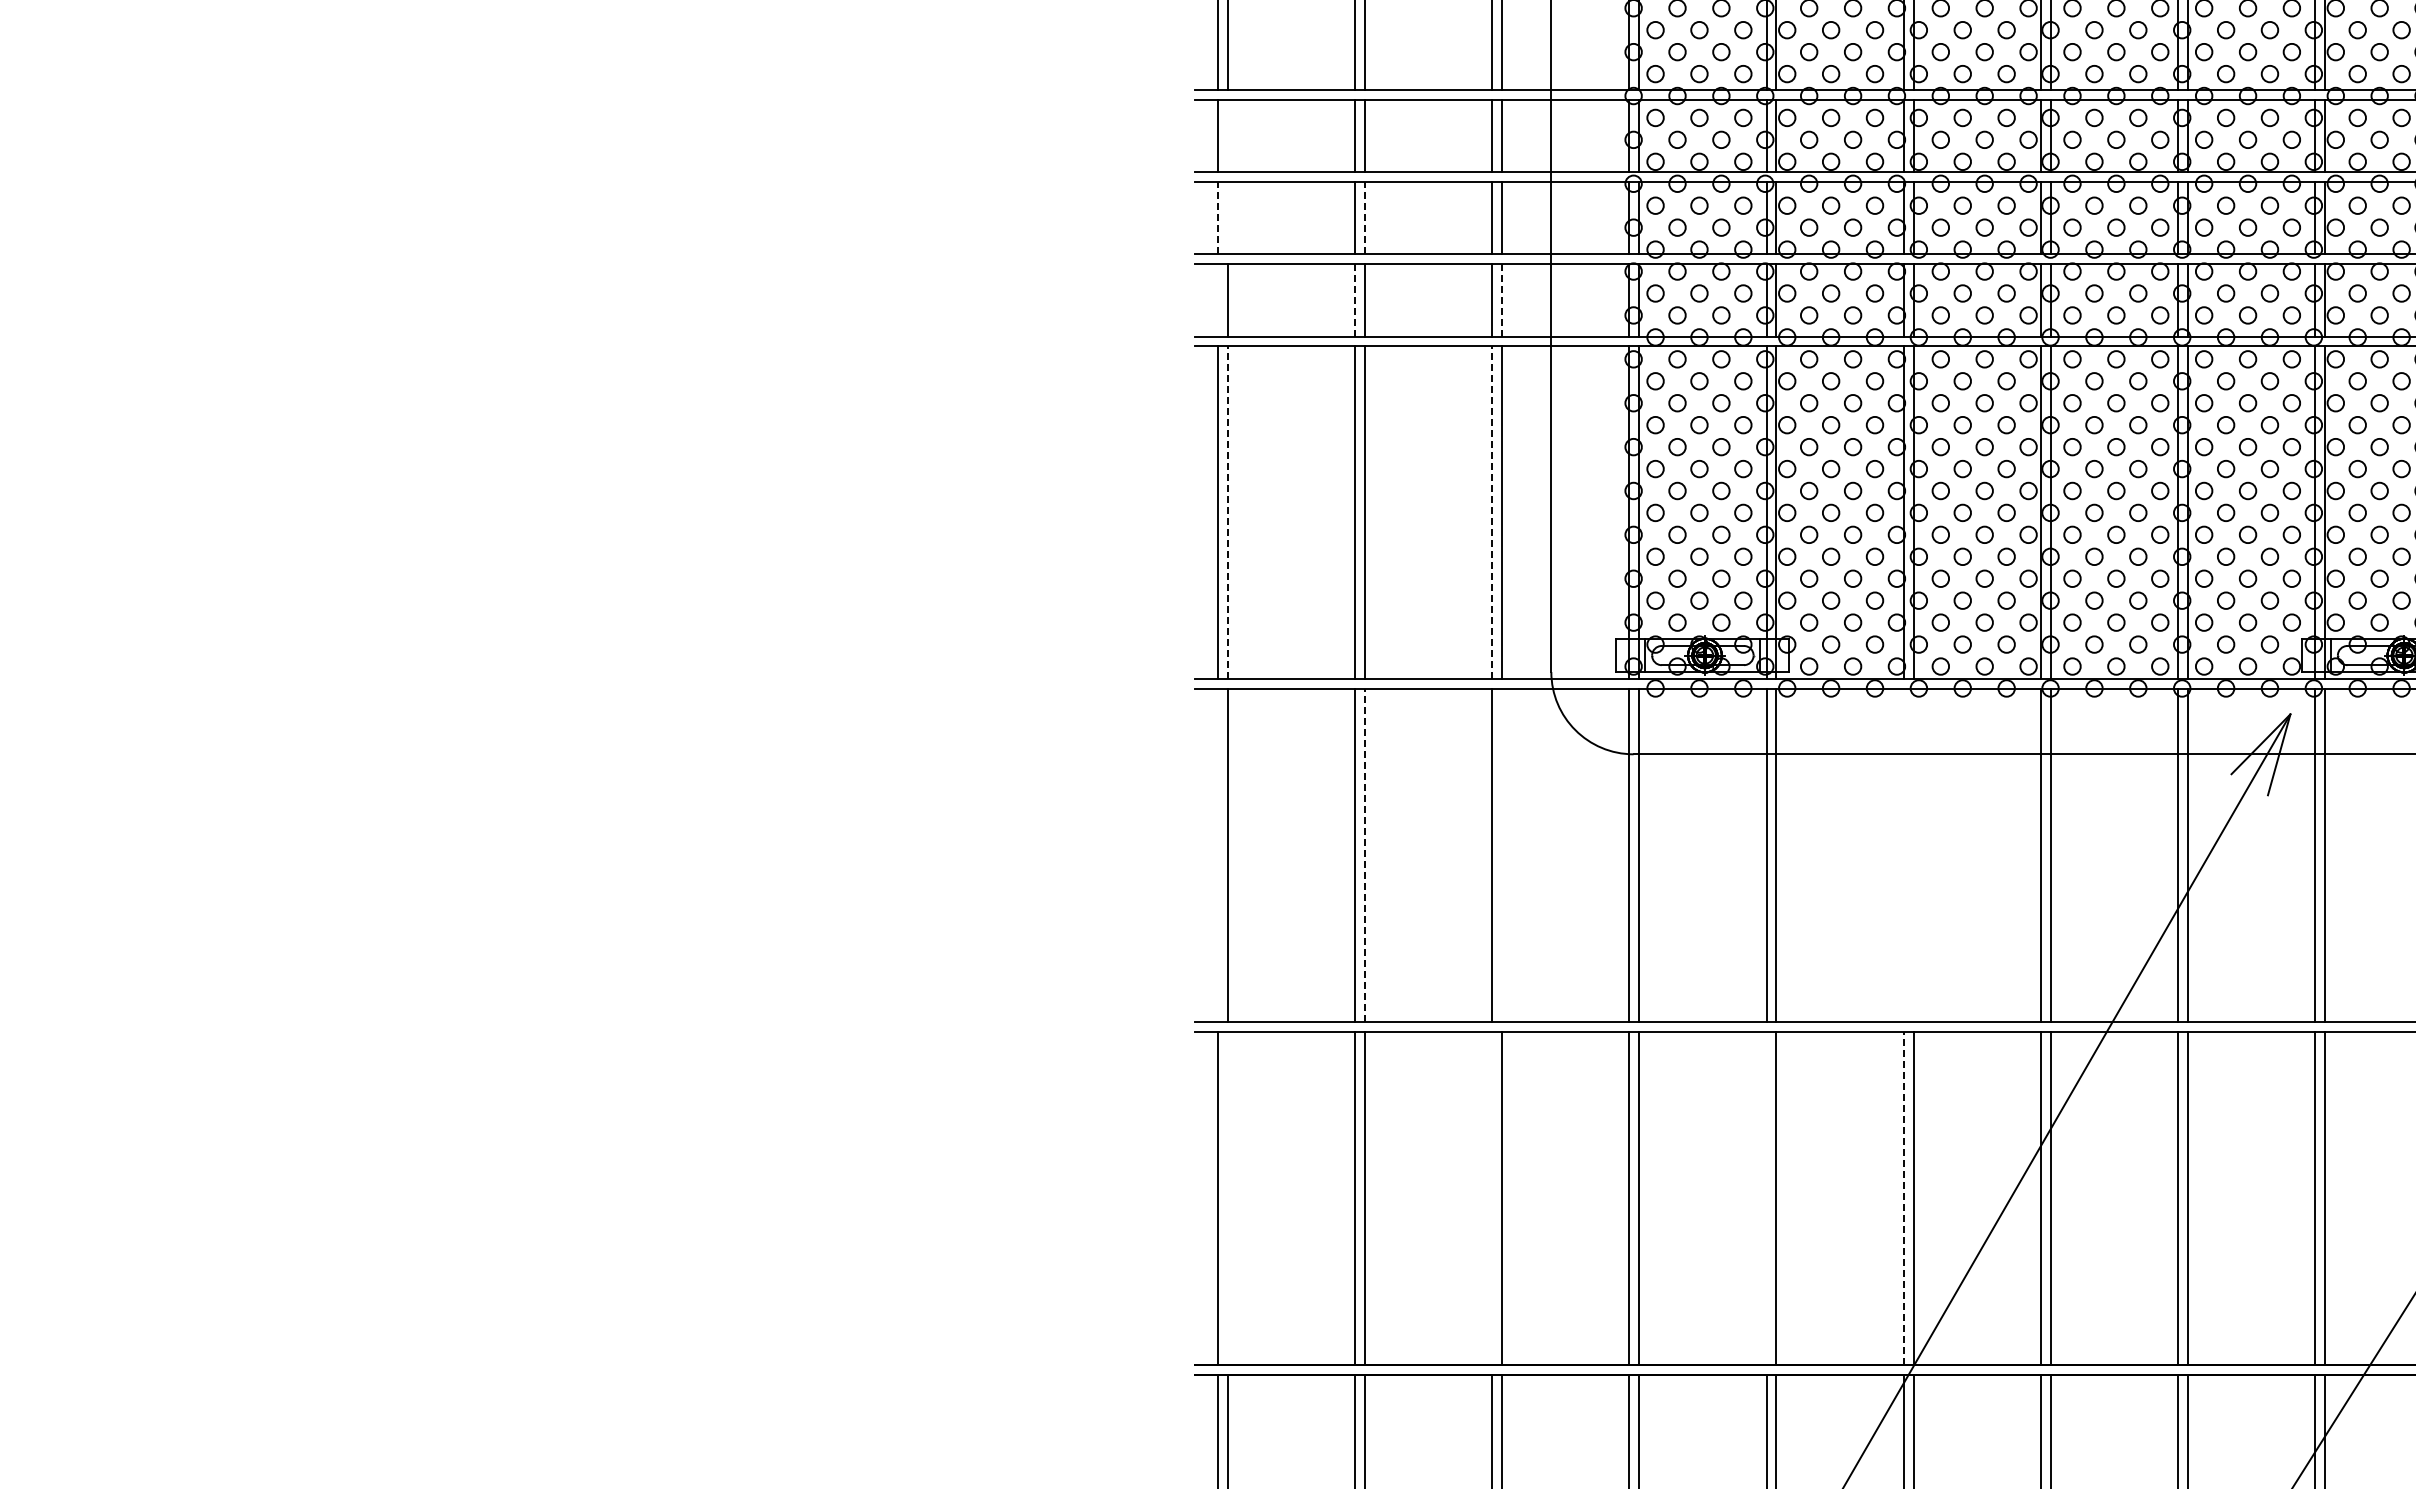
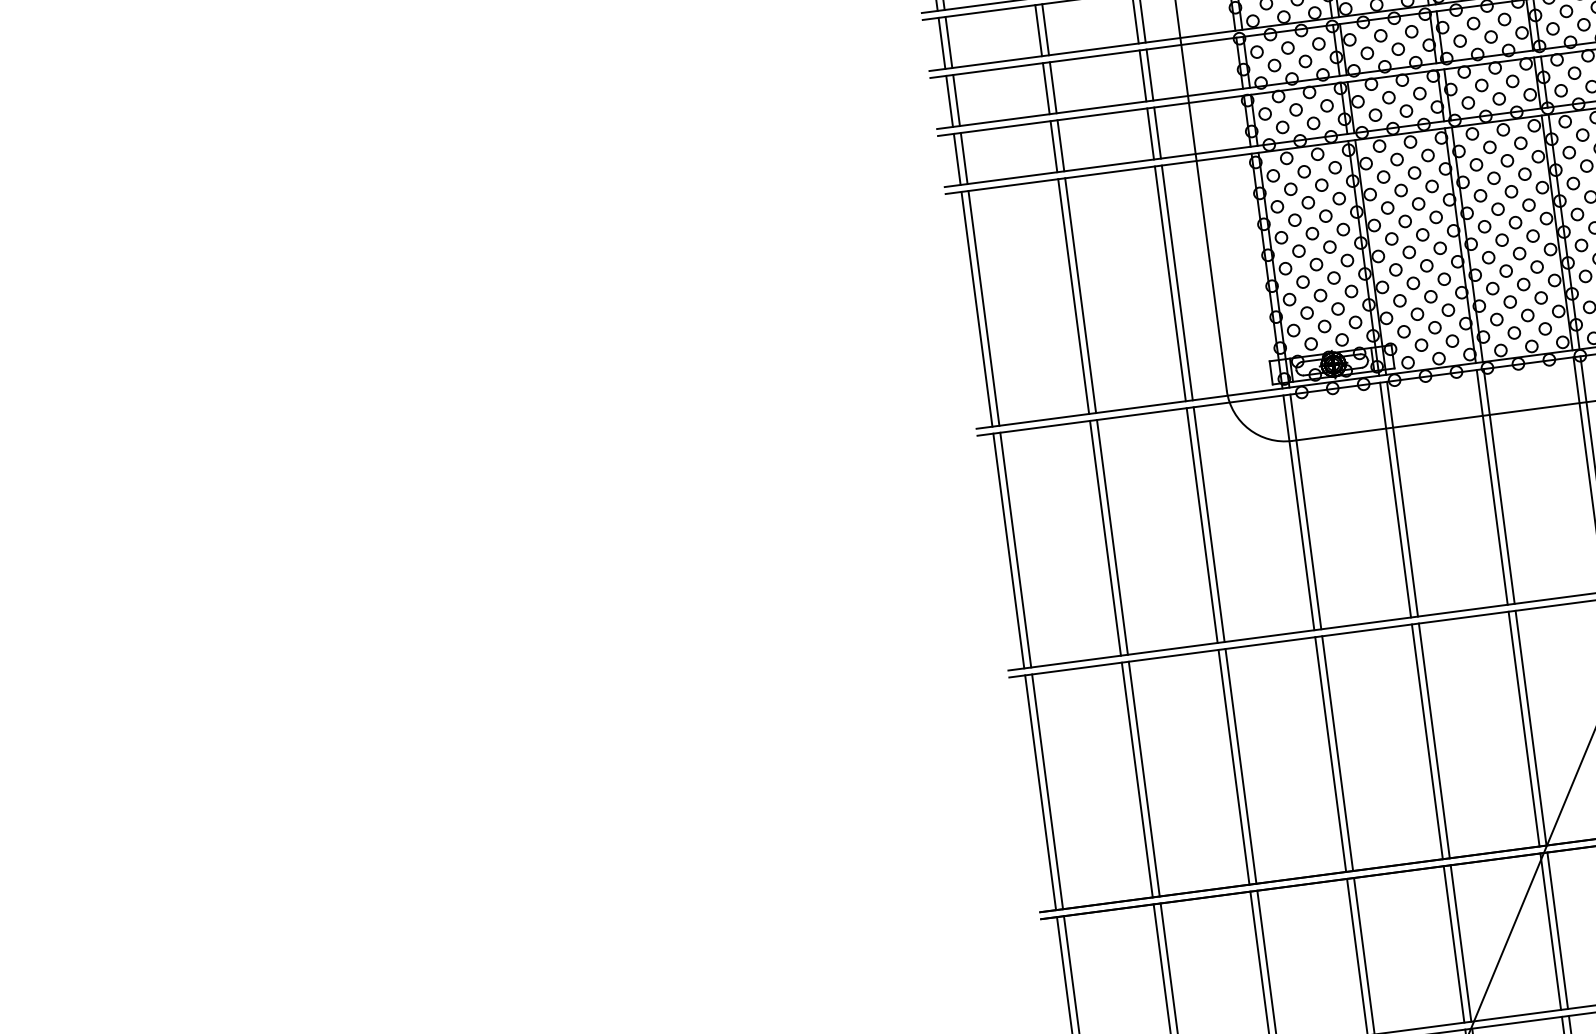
line: (1227, 135) -> (948, 42), added
line: (1217, 217) -> (949, 101), dashed -> solid
line: (1227, 217) -> (956, 100), added
line: (1364, 217) -> (1052, 87), dashed -> solid
line: (1355, 299) -> (1054, 146), dashed -> solid
line: (1502, 299) -> (1157, 132), dashed -> solid
line: (1217, 300) -> (956, 159), added
line: (1227, 512) -> (983, 308), dashed -> solid
line: (1492, 512) -> (1170, 283), dashed -> solid
line: (1217, 855) -> (1008, 550), added
line: (1364, 855) -> (1112, 537), dashed -> solid
line: (1502, 855) -> (1209, 524), added
line: (1903, 855) -> (1492, 487), added
line: (1913, 855) -> (1499, 486), added
line: (1227, 1198) -> (1047, 791), added
line: (1492, 1198) -> (1234, 767), added
line: (1766, 1198) -> (1427, 741), added
line: (1903, 1198) -> (1523, 729), dashed -> solid

